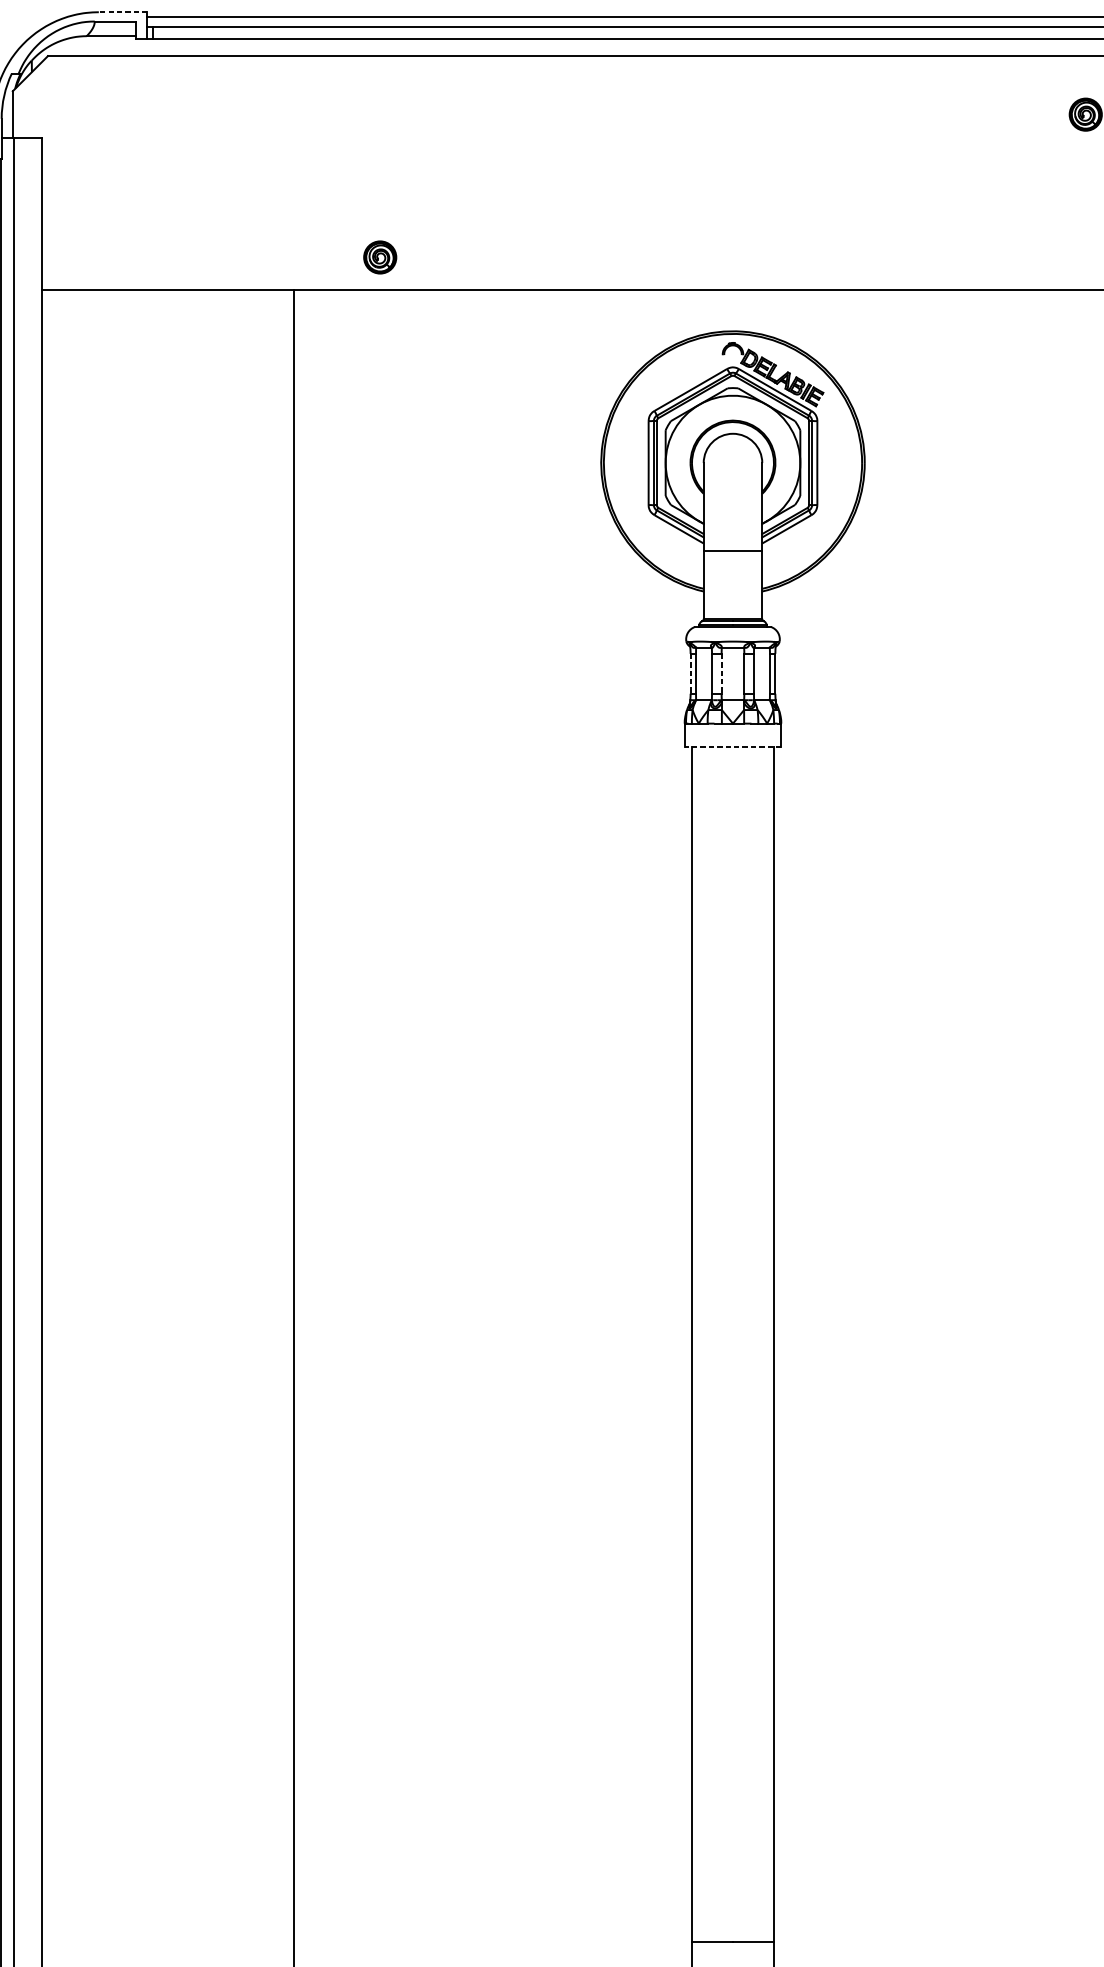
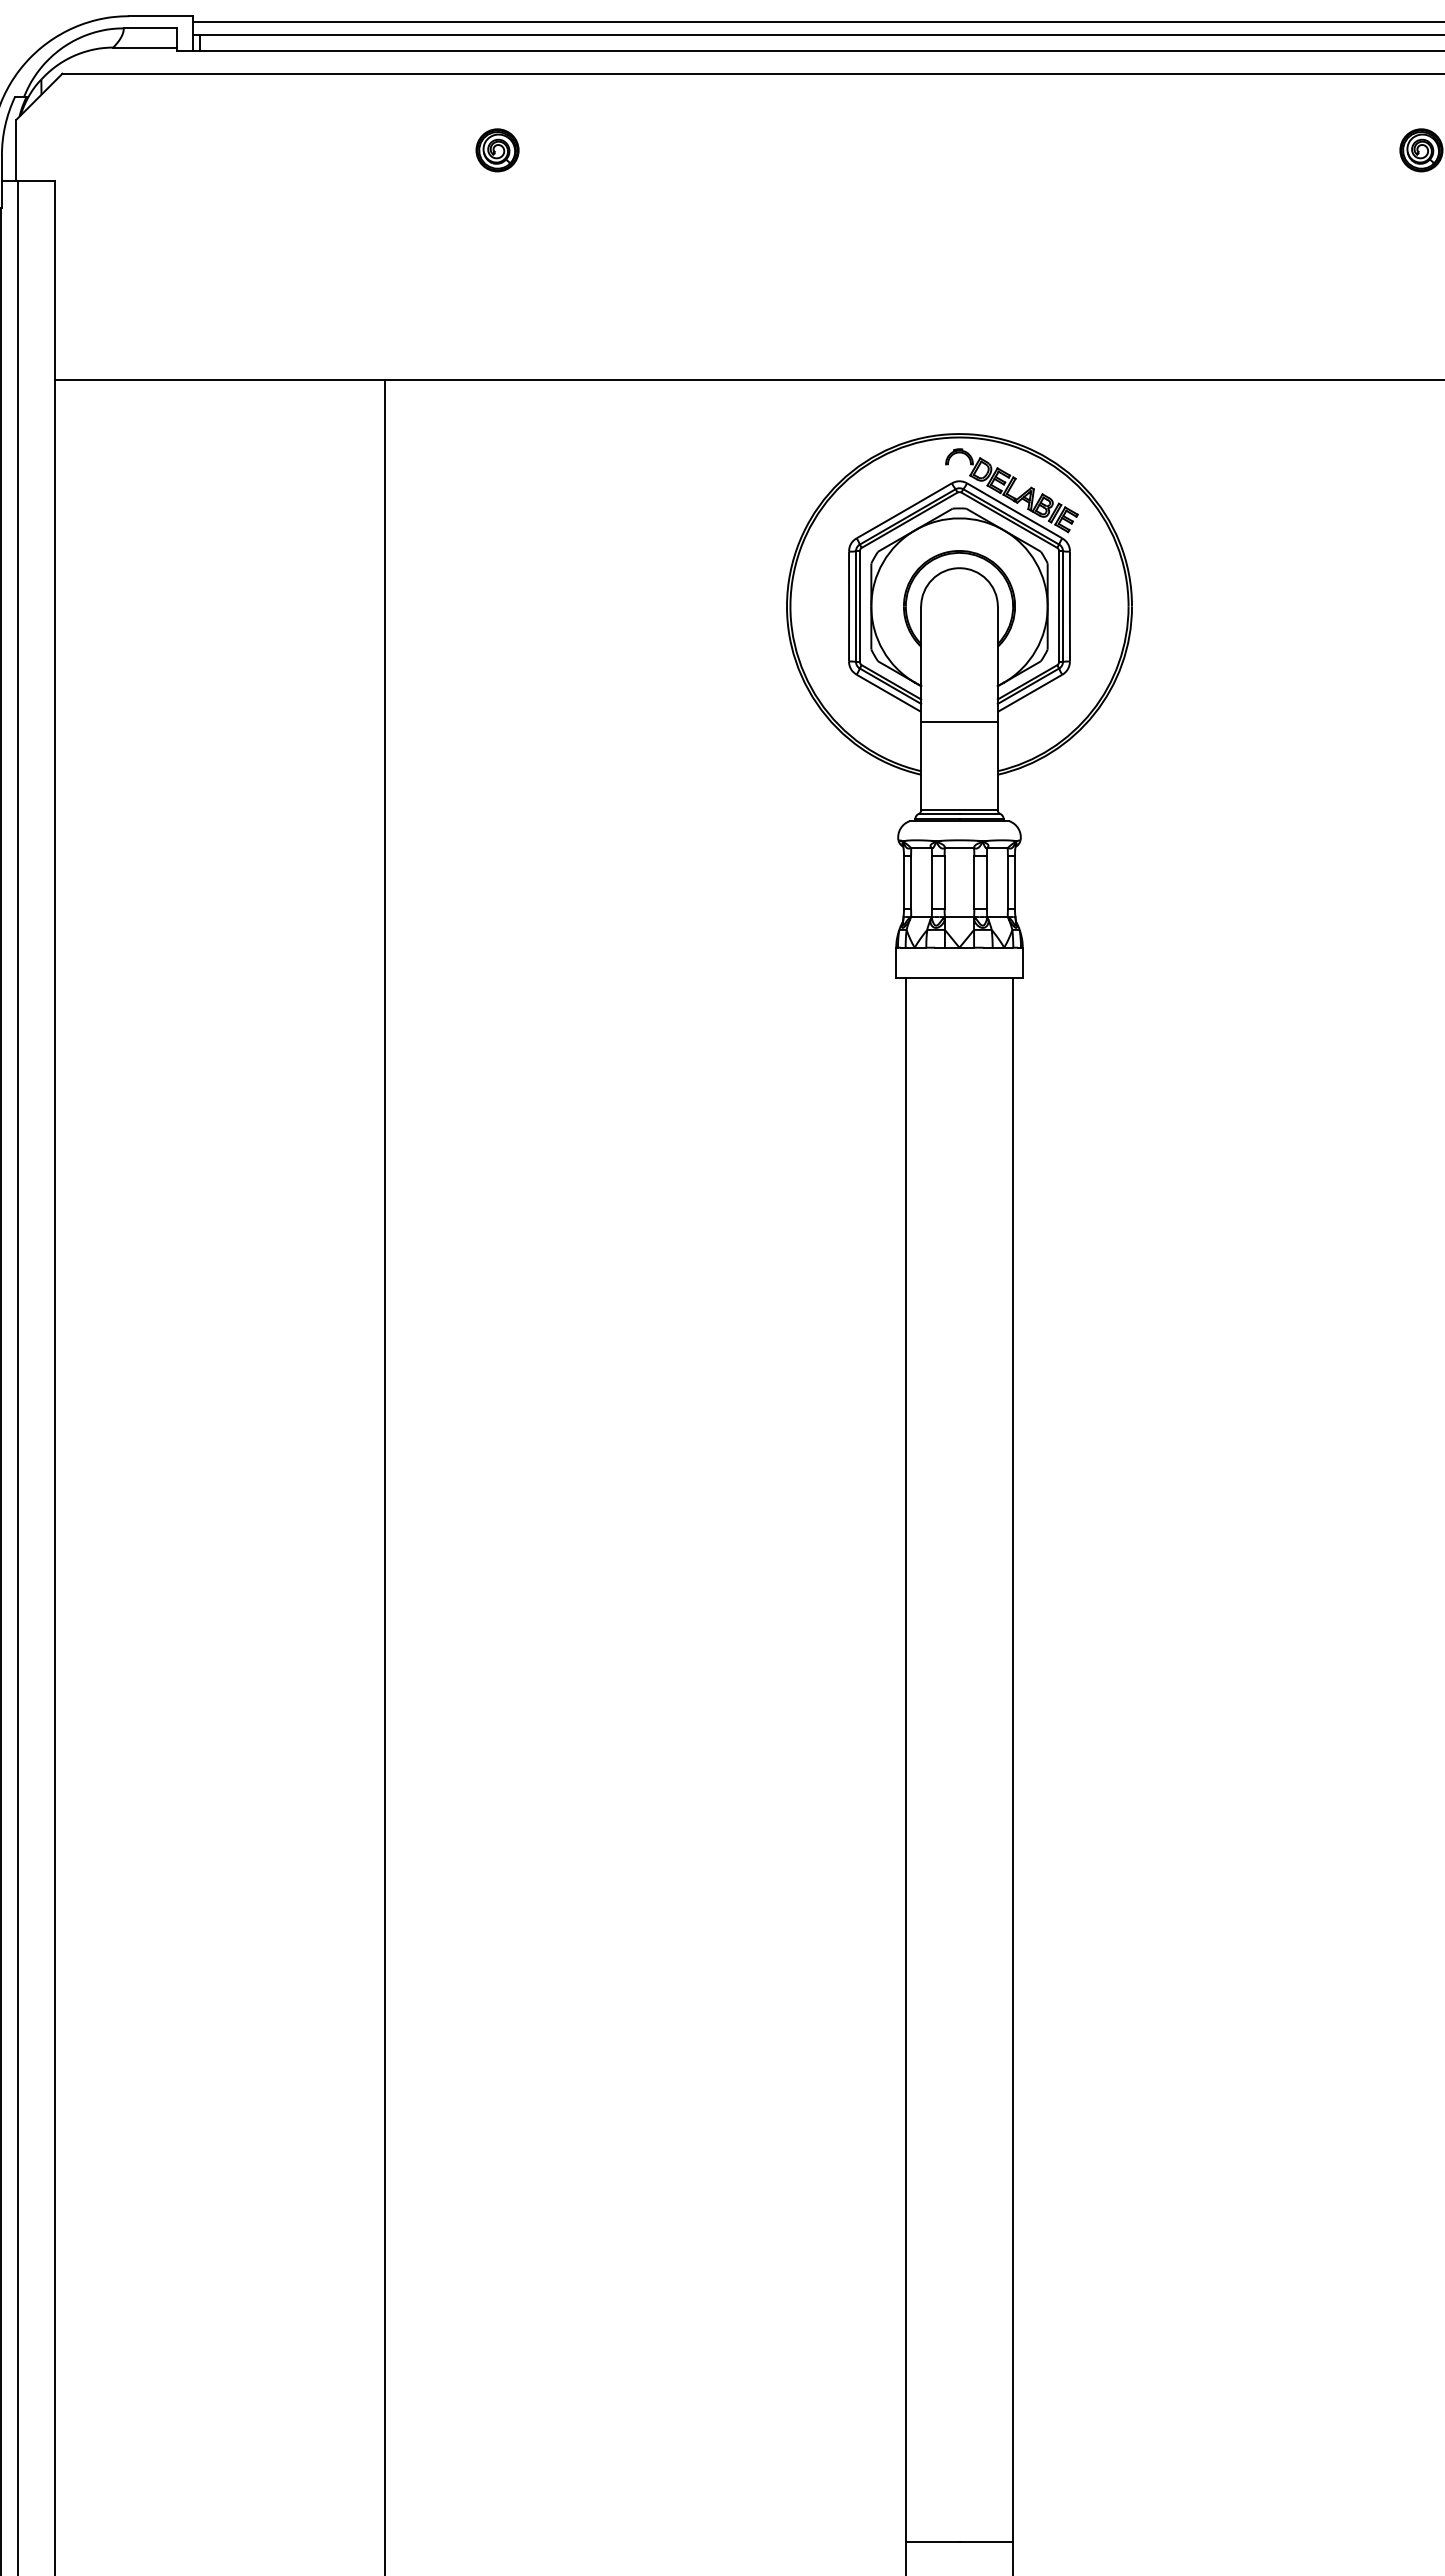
line: (122, 12) -> (160, 16), dashed -> solid
part: (380, 257) -> (497, 150), moved
line: (690, 673) -> (904, 882), dashed -> solid
line: (721, 673) -> (944, 882), dashed -> solid
line: (732, 747) -> (959, 978), dashed -> solid

